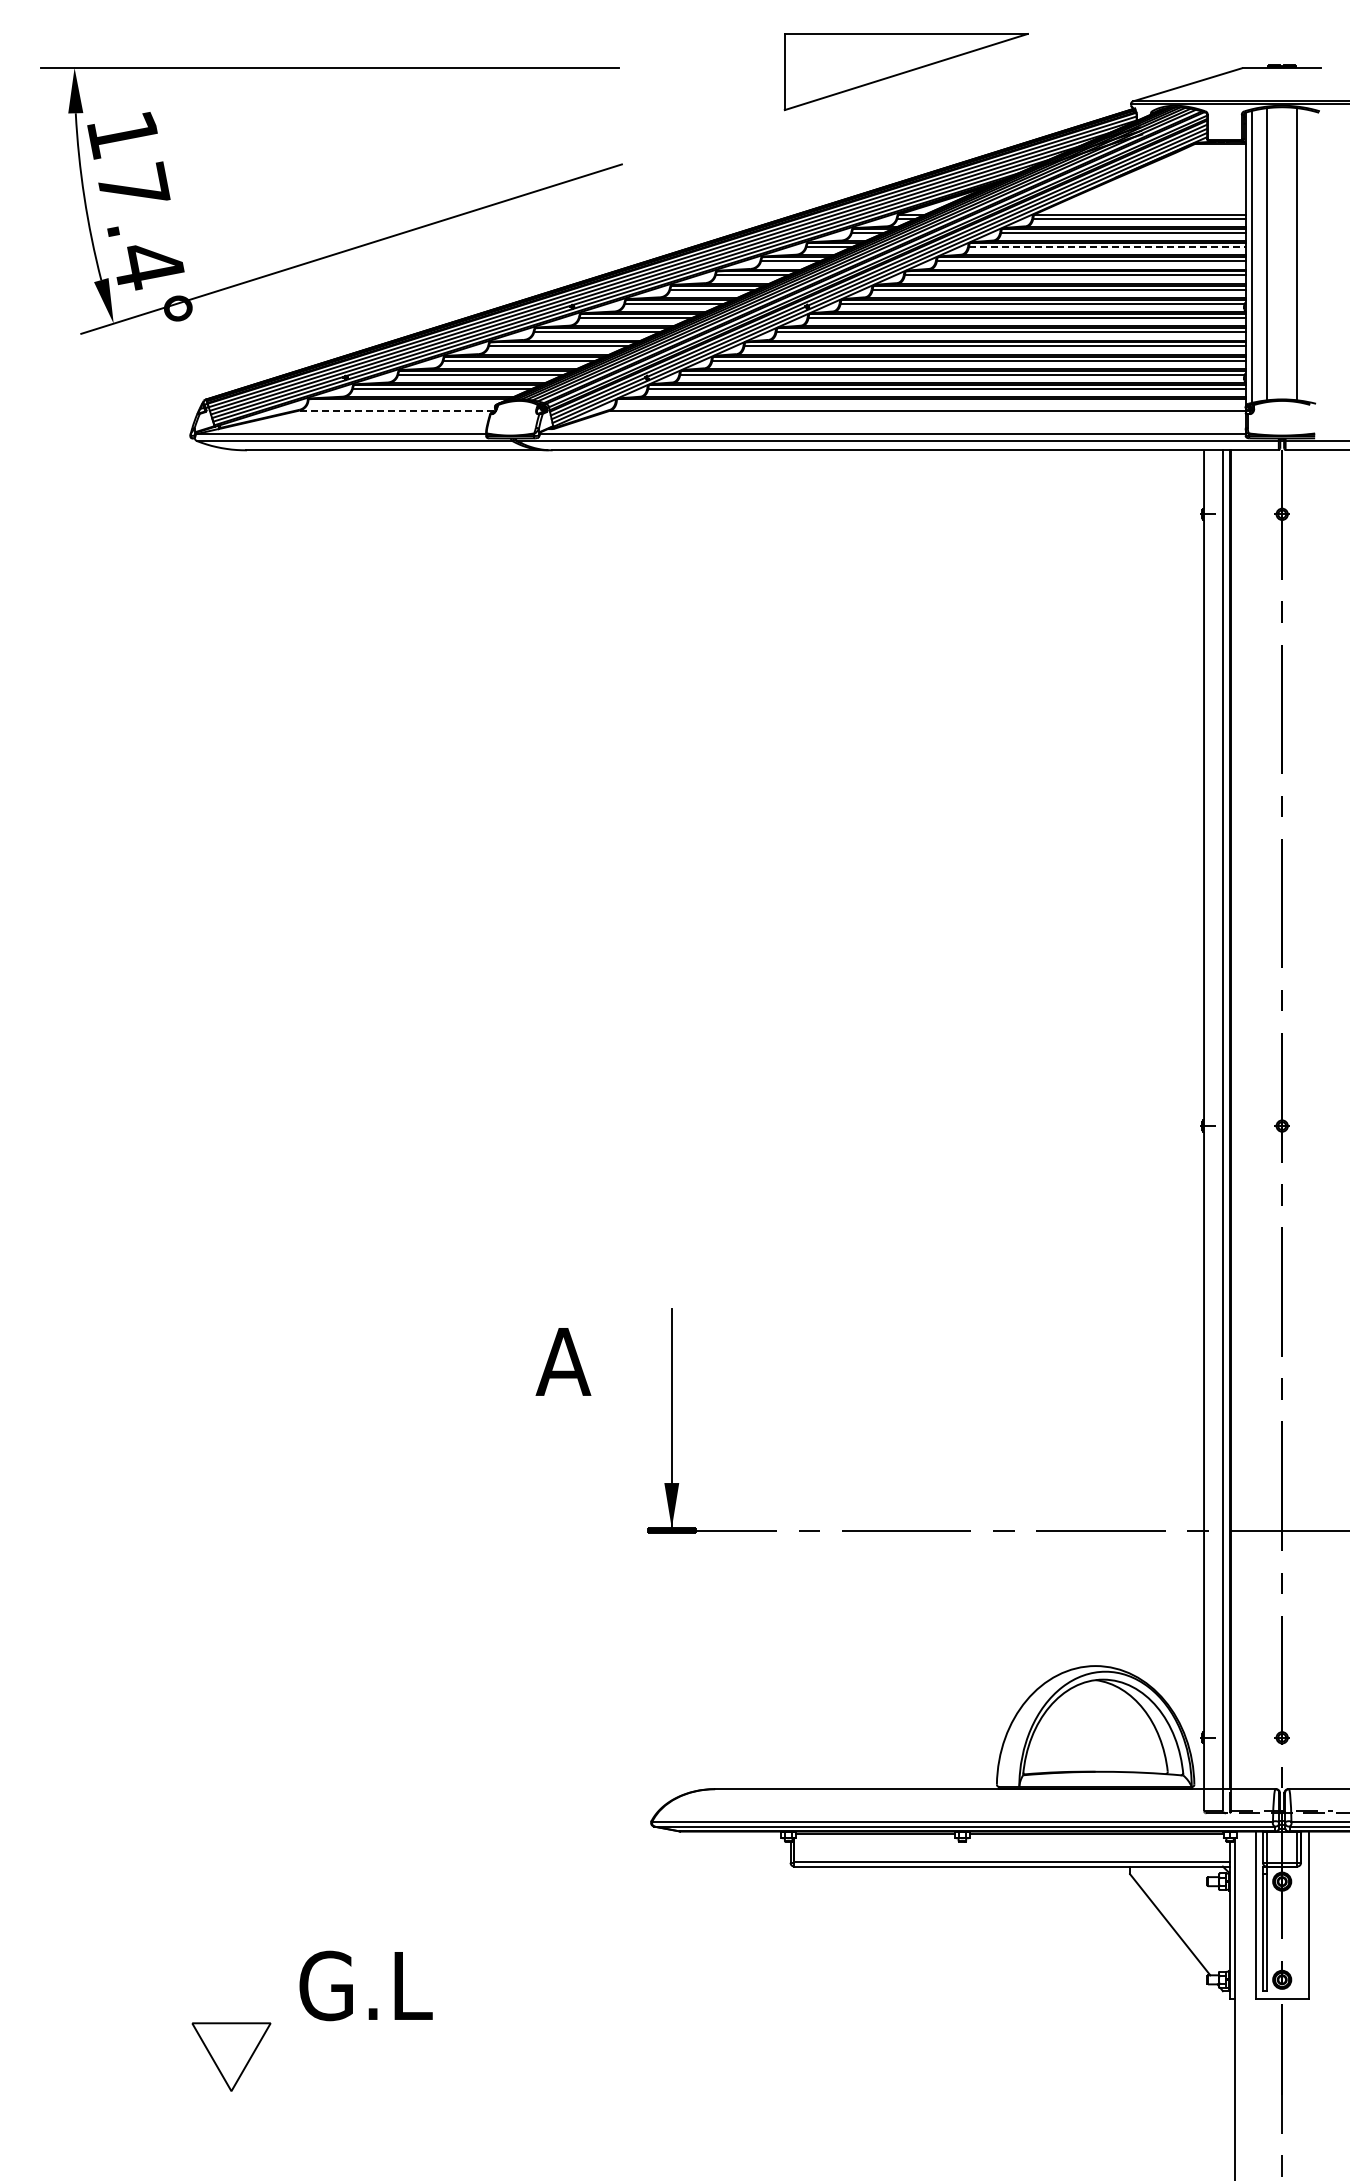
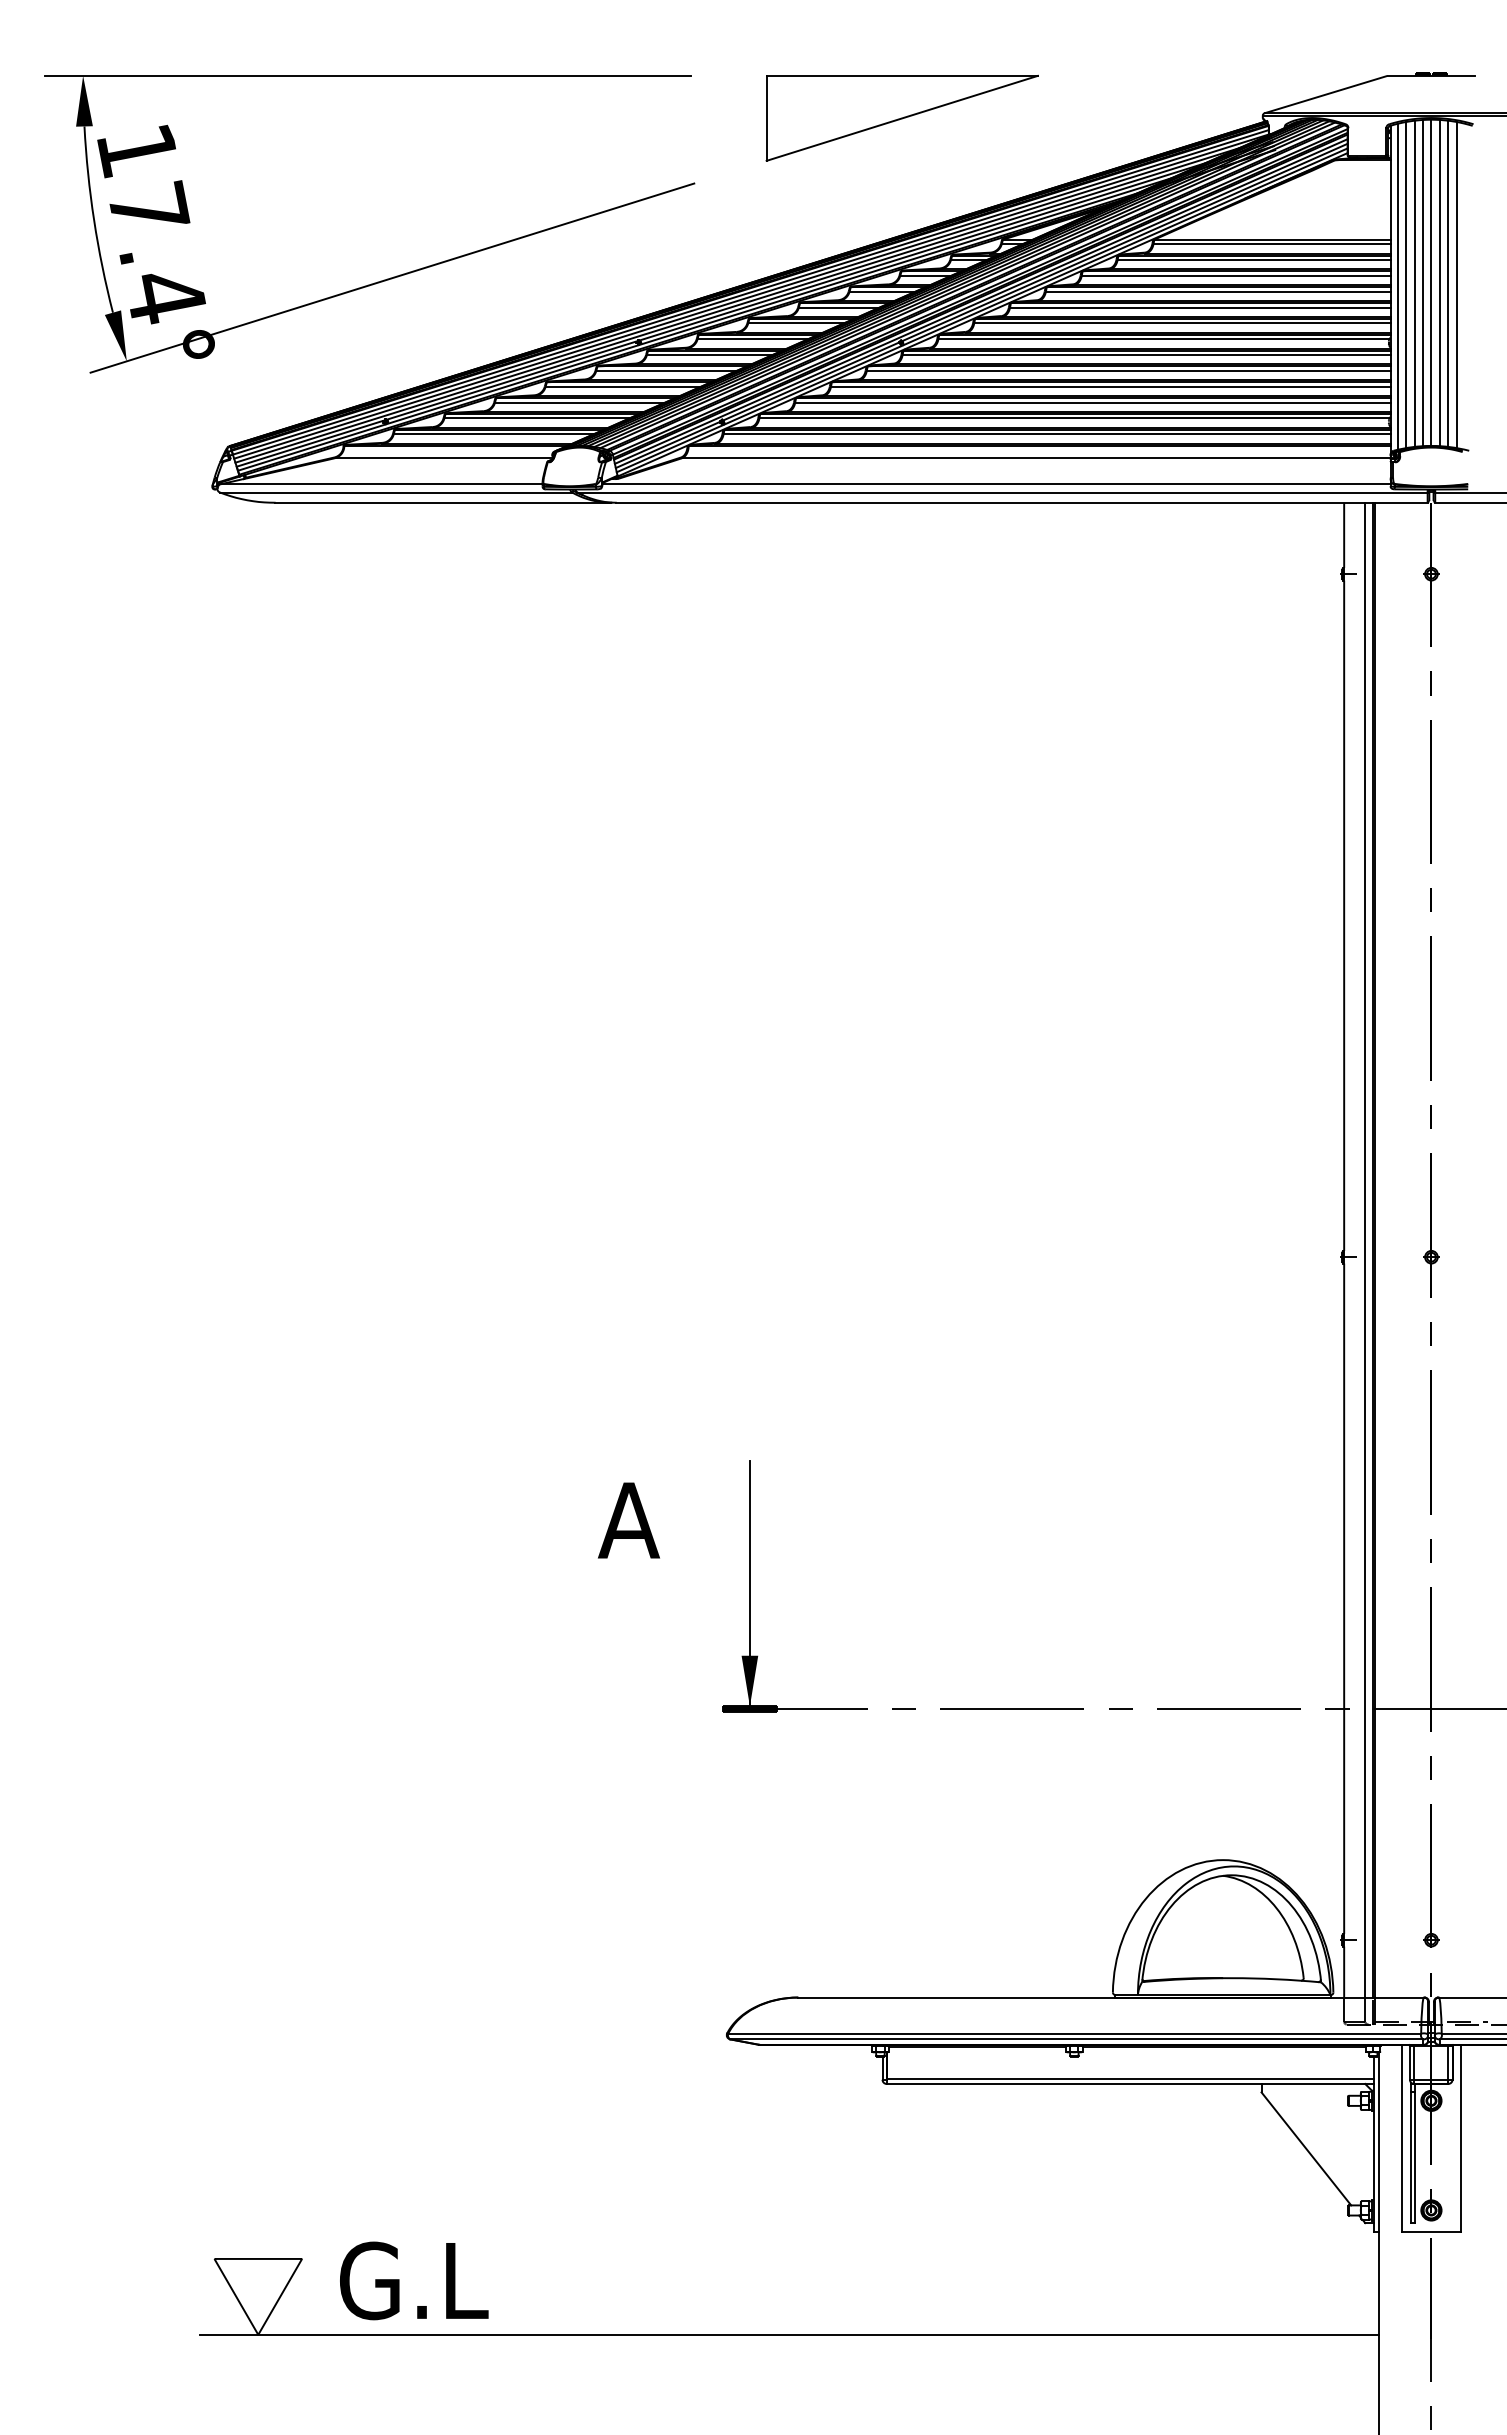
part: (905, 72) -> (901, 118), moved
line: (1107, 247) -> (1236, 276), dashed -> solid
line: (1274, 253) -> (1422, 282), added
line: (1282, 253) -> (1431, 282), added
line: (1289, 253) -> (1439, 282), added
line: (1259, 255) -> (1406, 285), added
line: (1304, 255) -> (1456, 285), added
line: (397, 410) -> (443, 458), dashed -> solid
text: (365, 1985) -> (413, 2280), moved
line: (707, 2091) -> (789, 2335), added

